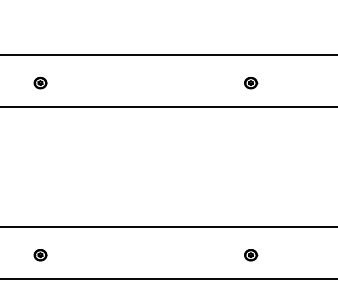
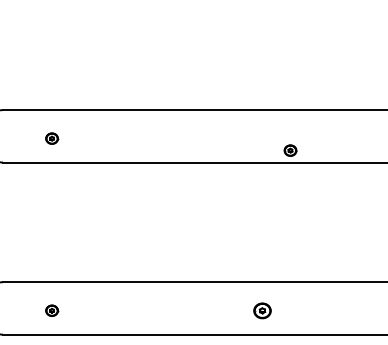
part: (250, 82) -> (290, 150), moved
part: (250, 254) -> (262, 310), size x1.4

